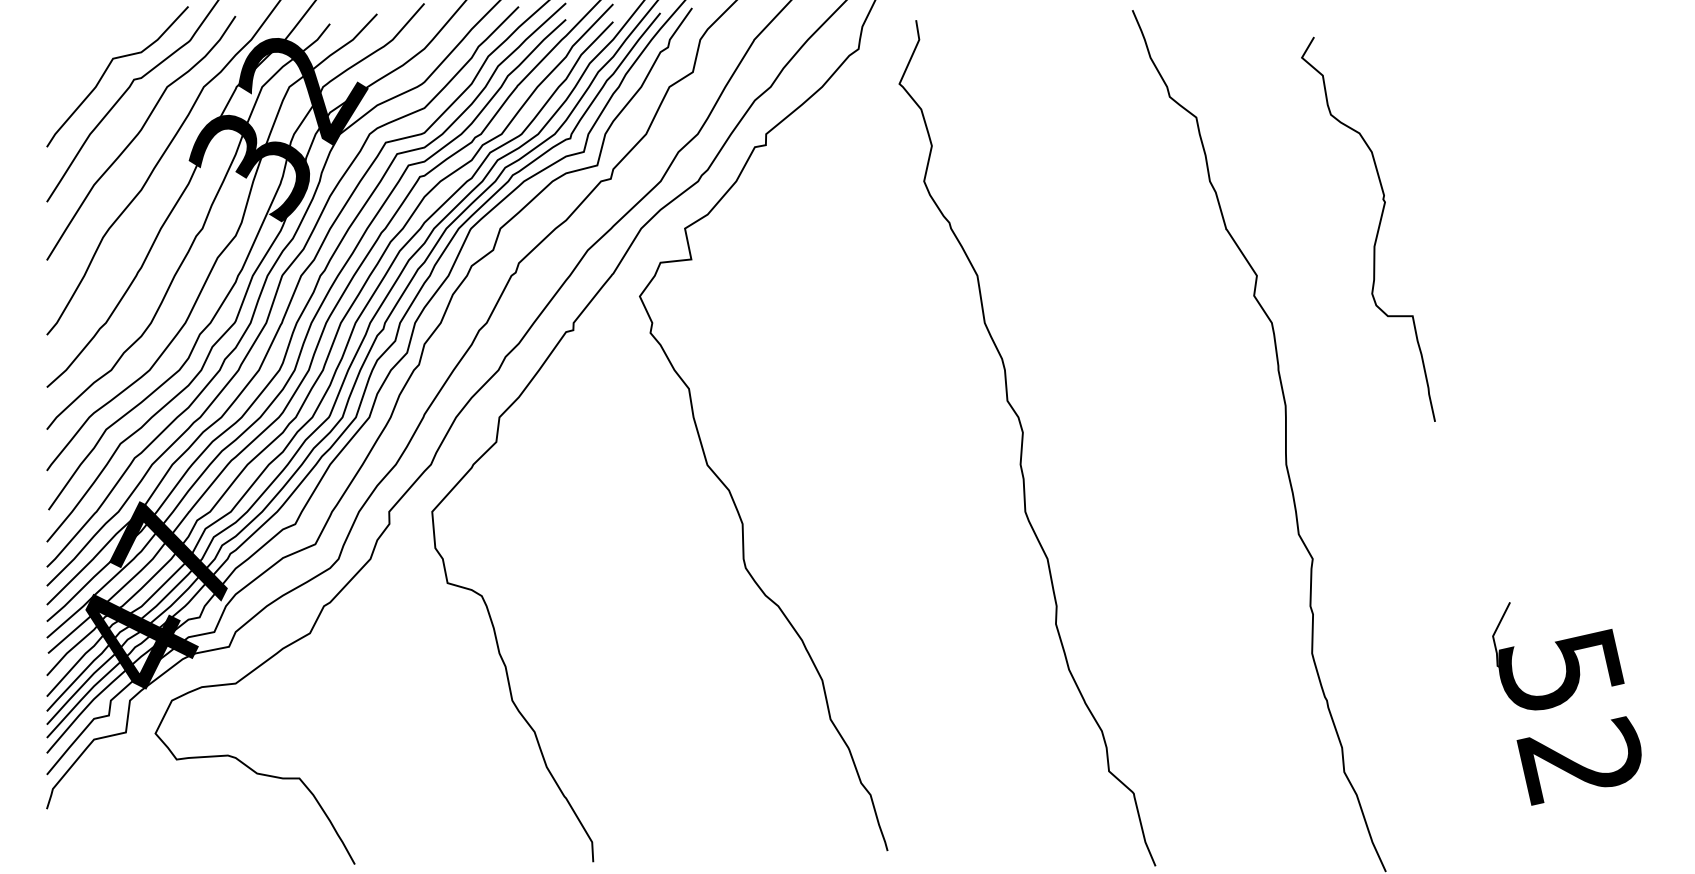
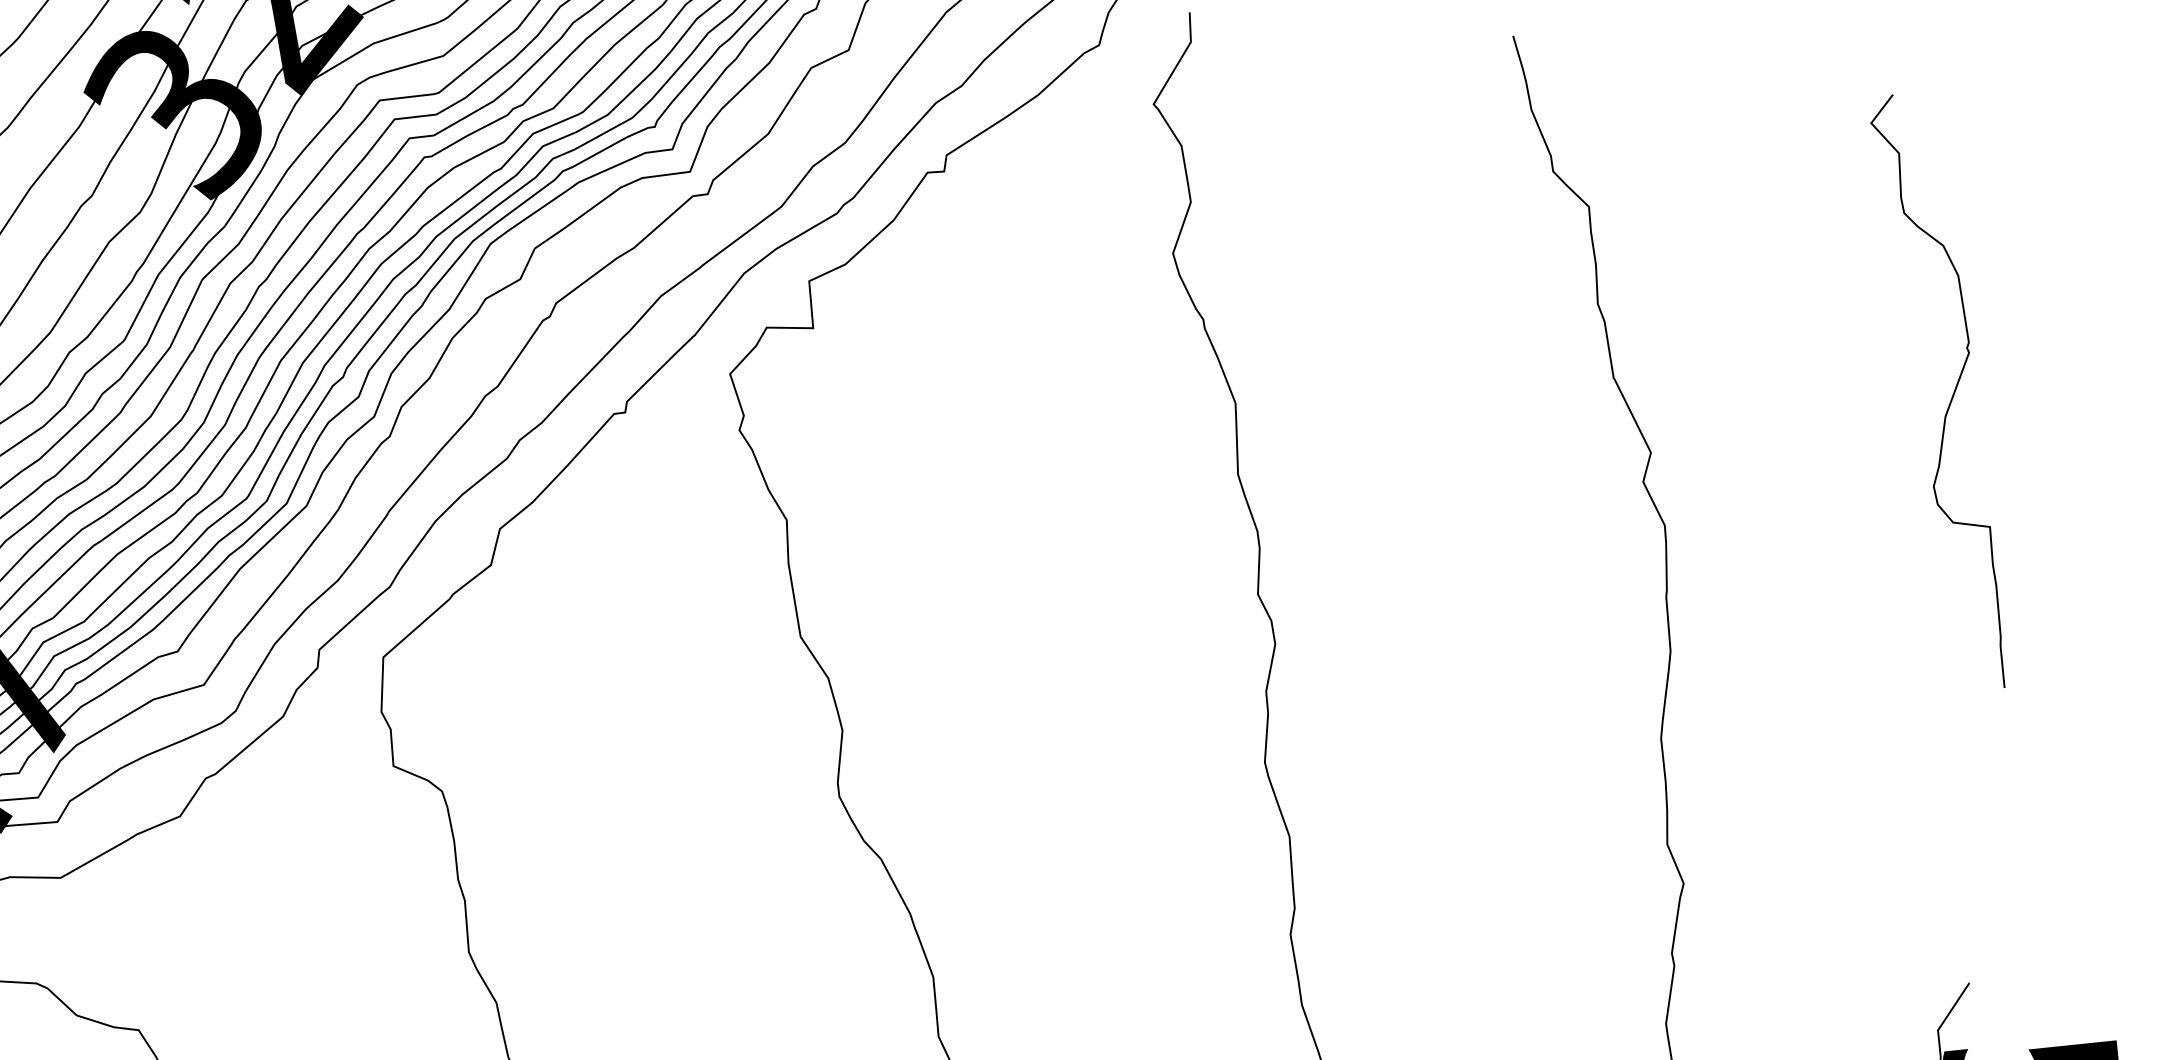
curve: (1376, 232) -> (1951, 396), moved

